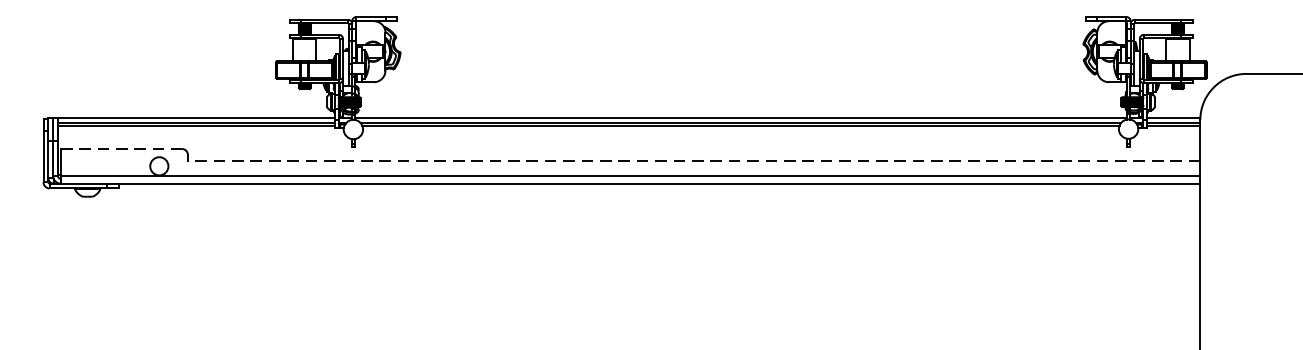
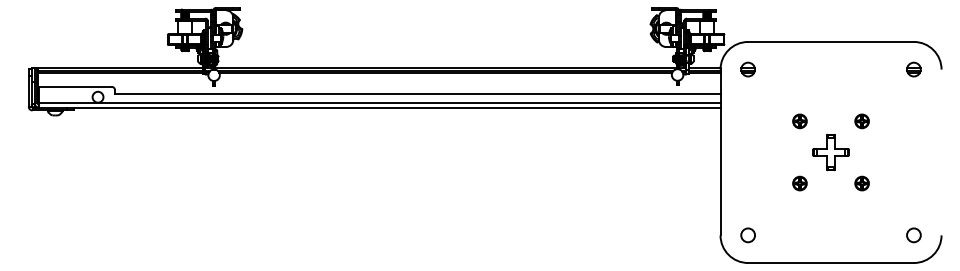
part: (1245, 119) -> (747, 69), added
line: (121, 148) -> (75, 86), dashed -> solid
line: (693, 160) -> (417, 93), dashed -> solid

